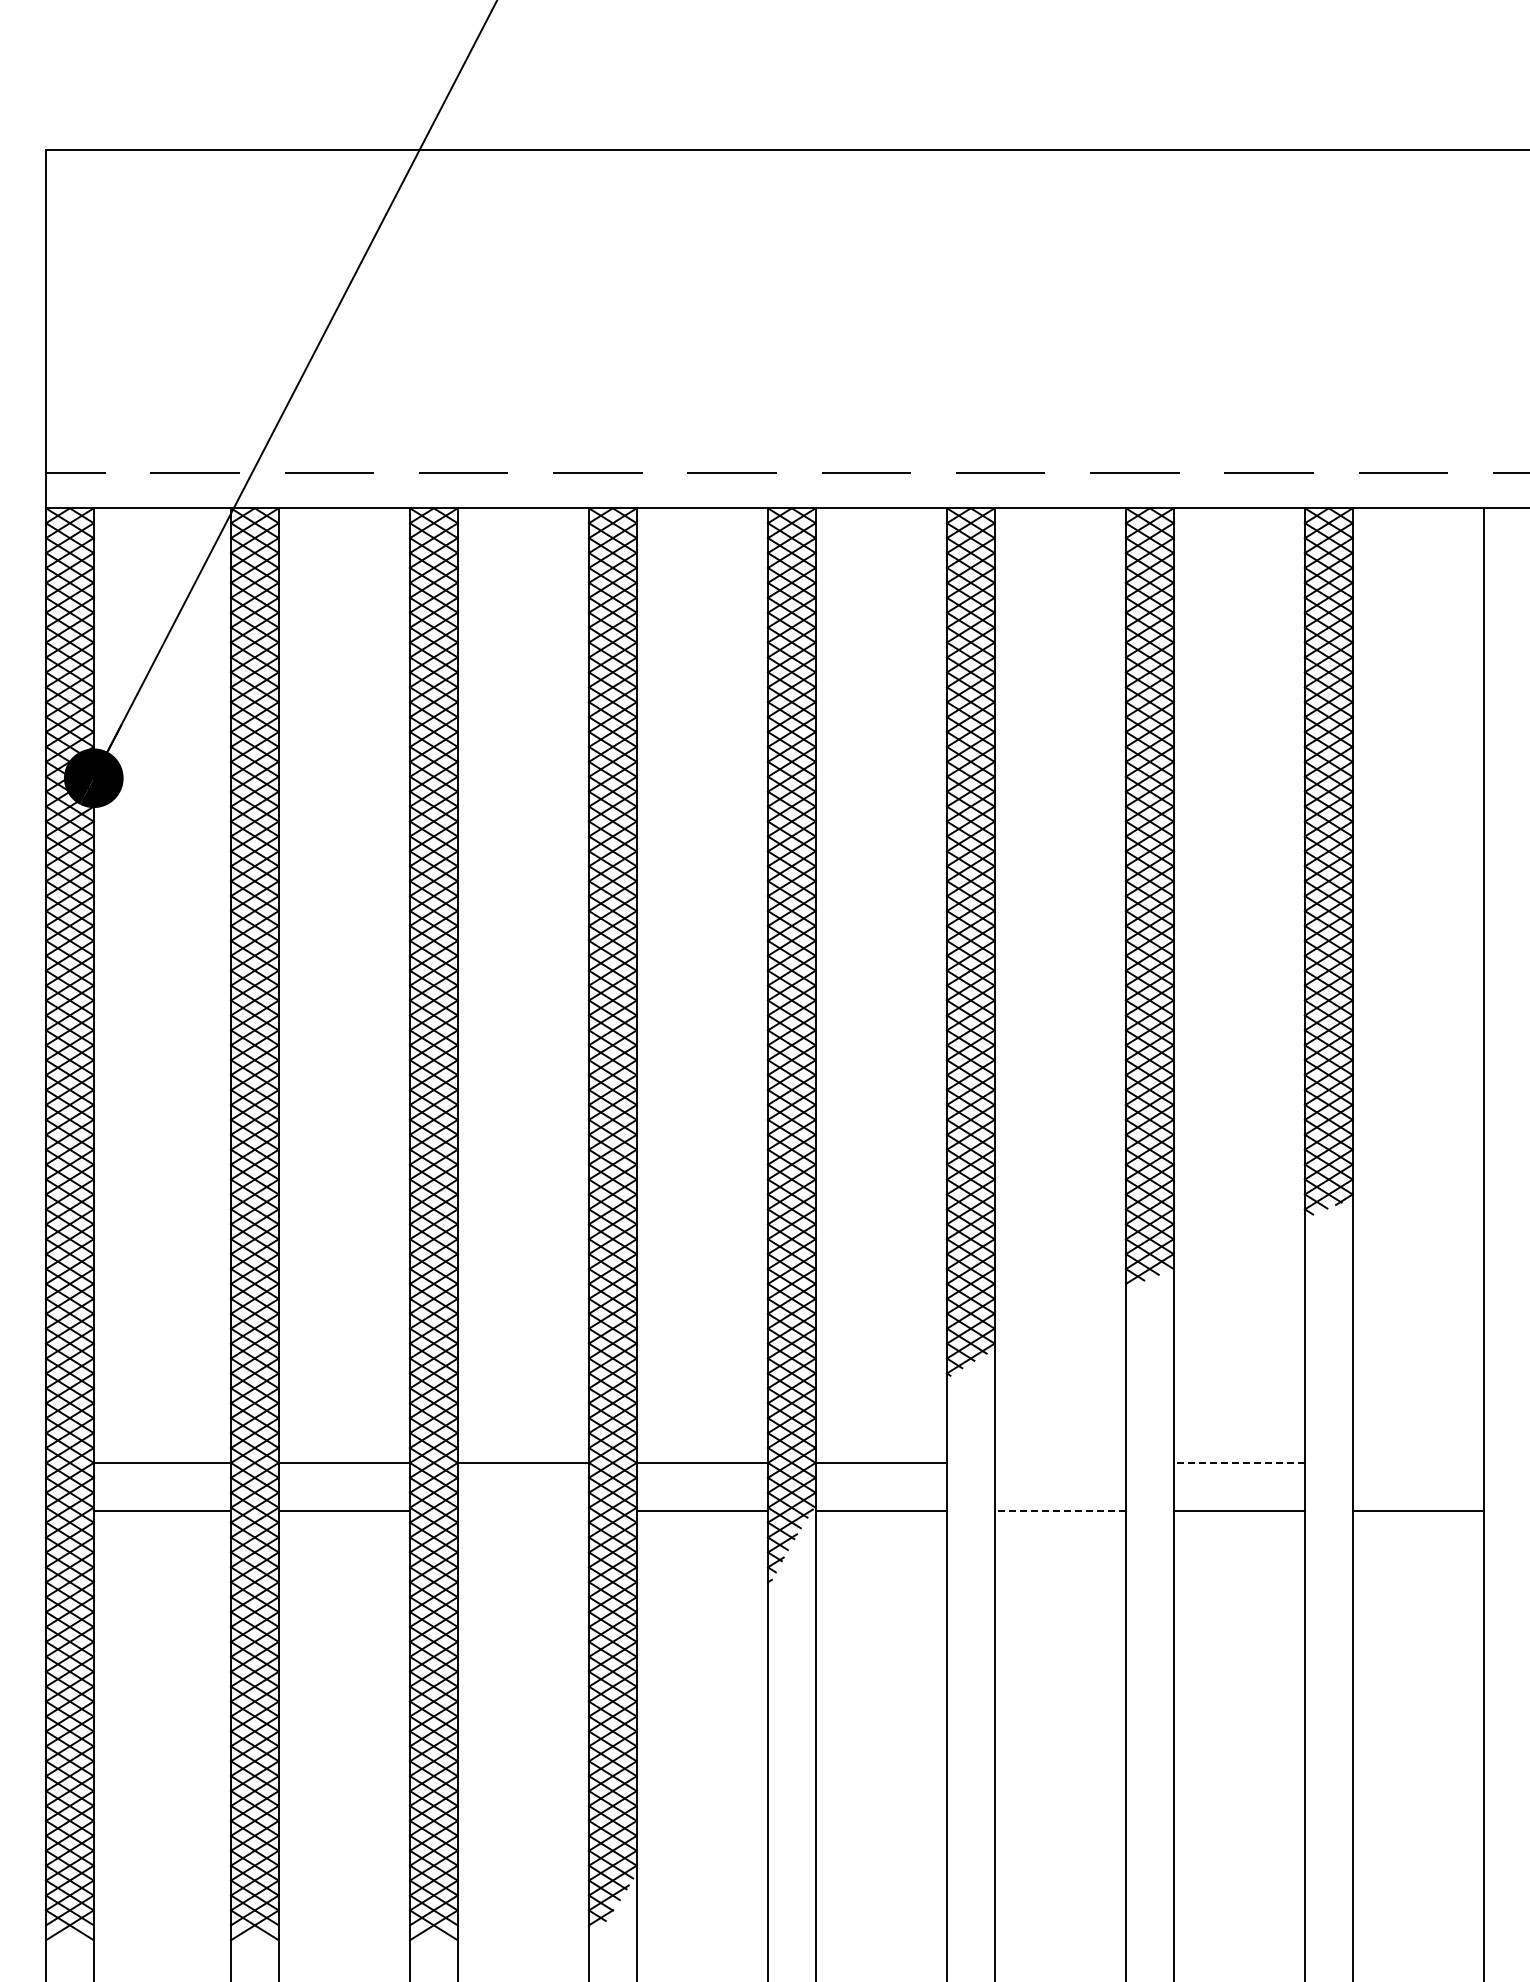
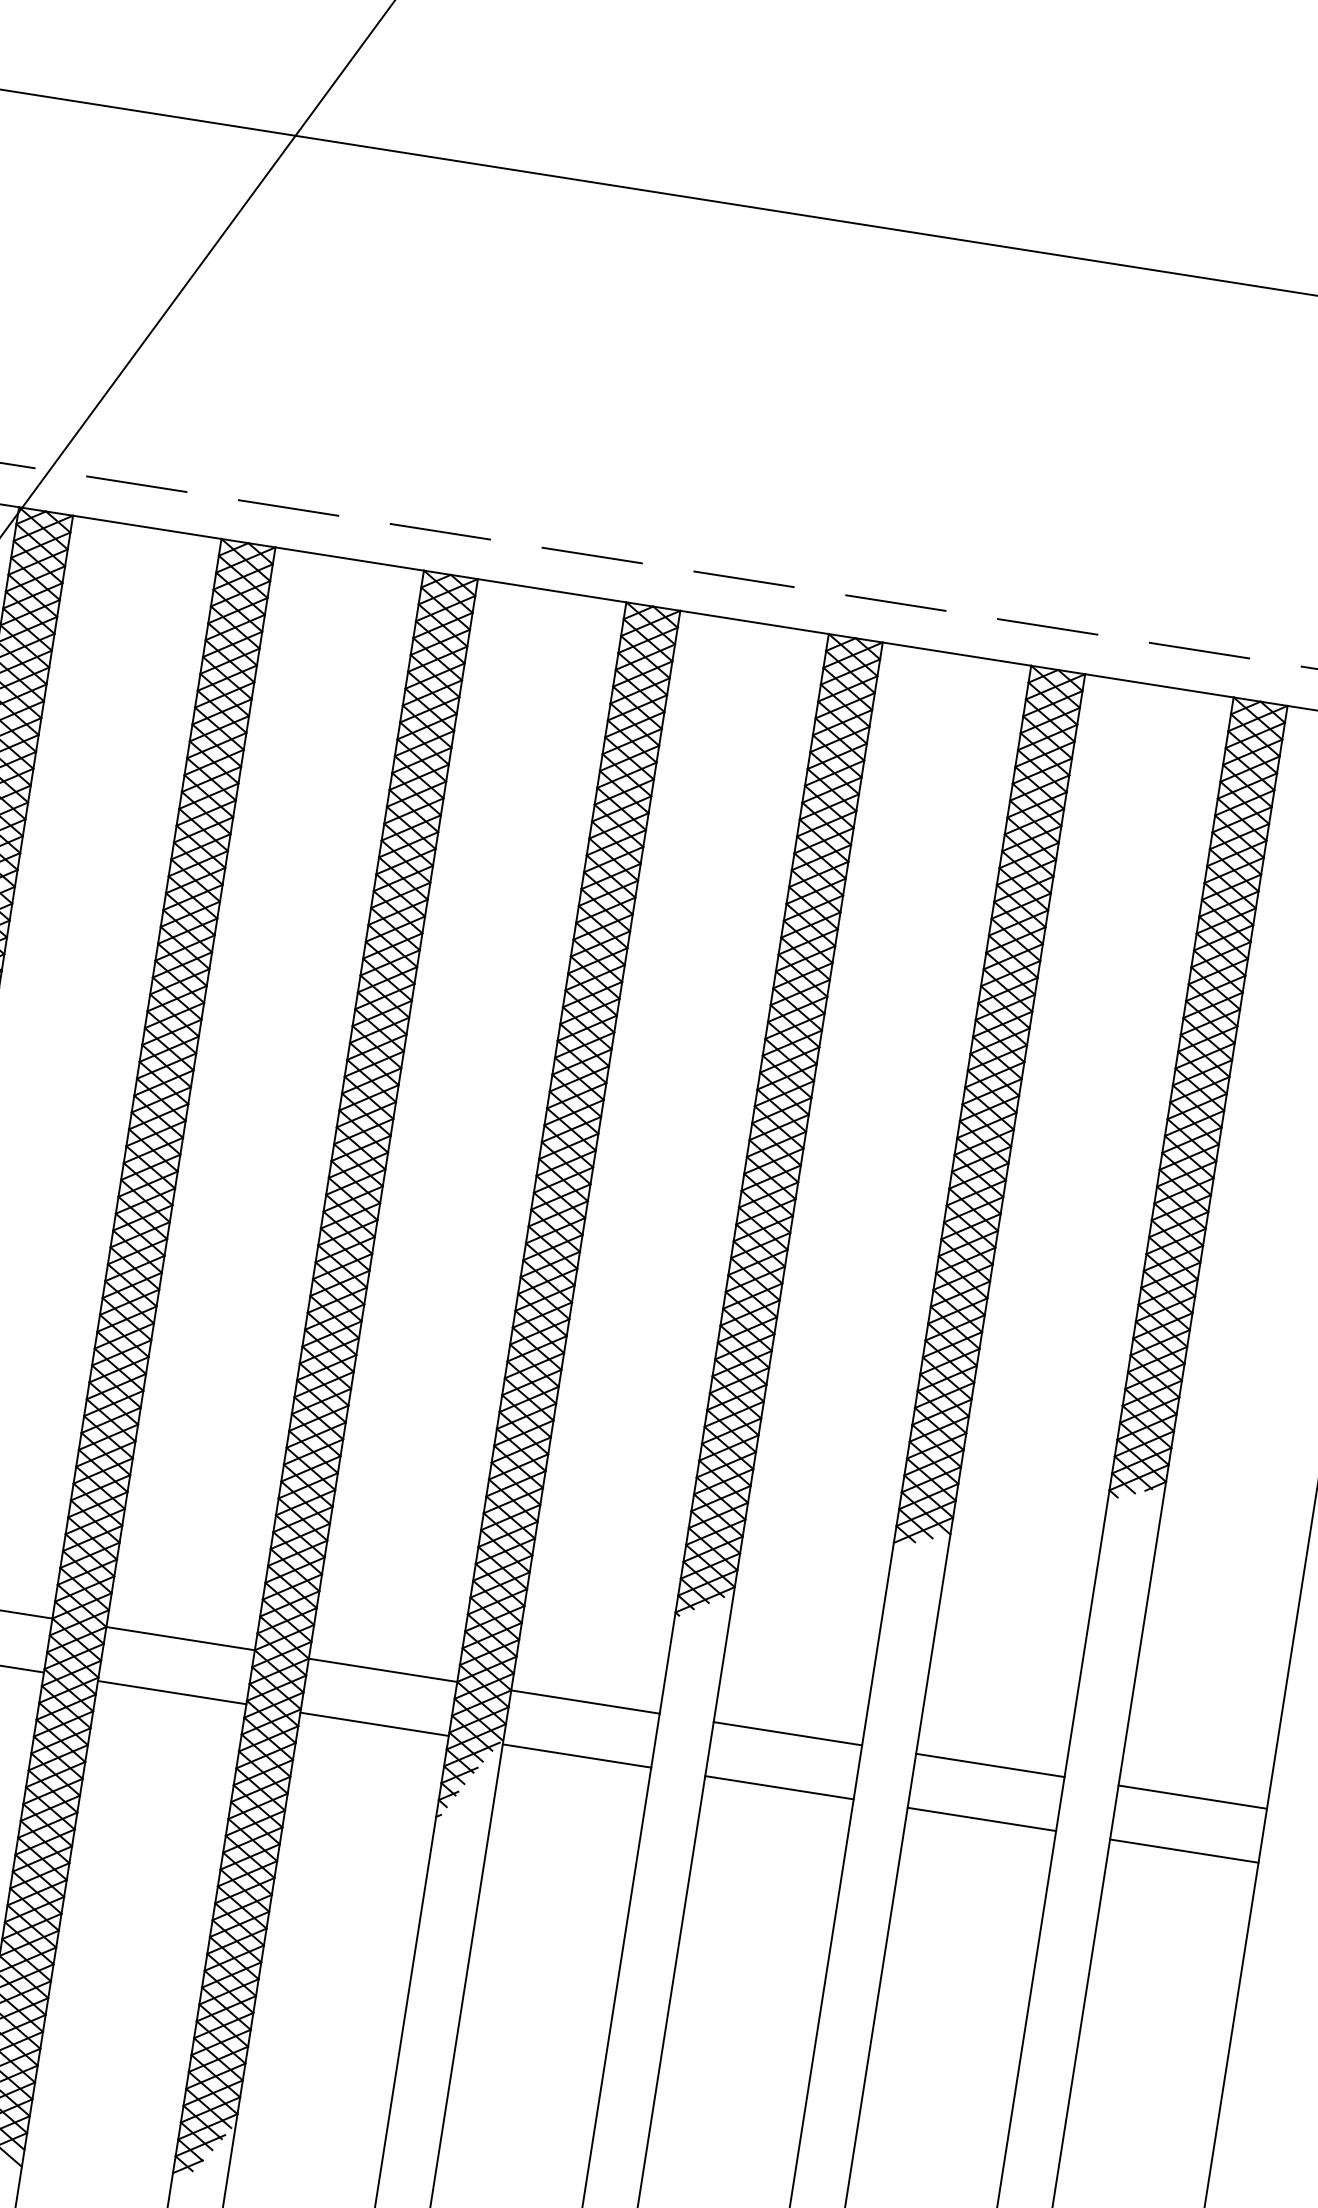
line: (1059, 1462) -> (787, 1733), added
line: (1239, 1462) -> (990, 1764), dashed -> solid
line: (1417, 1462) -> (1191, 1796), added
line: (523, 1510) -> (172, 1692), added
line: (1060, 1510) -> (779, 1787), dashed -> solid

